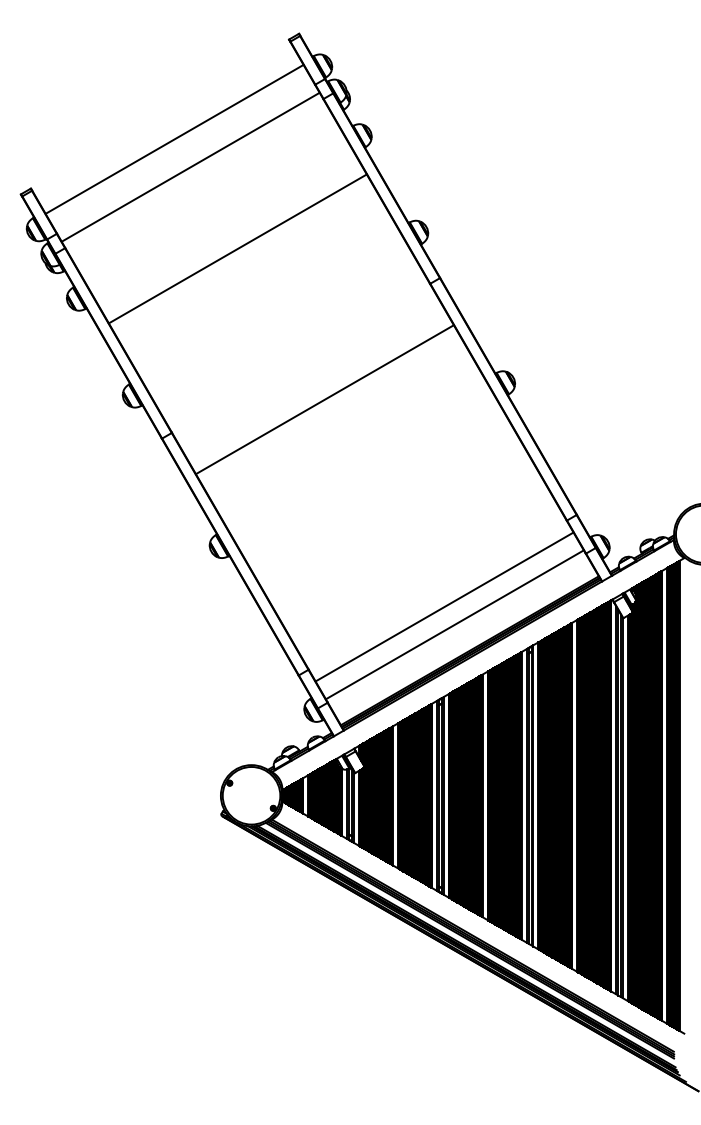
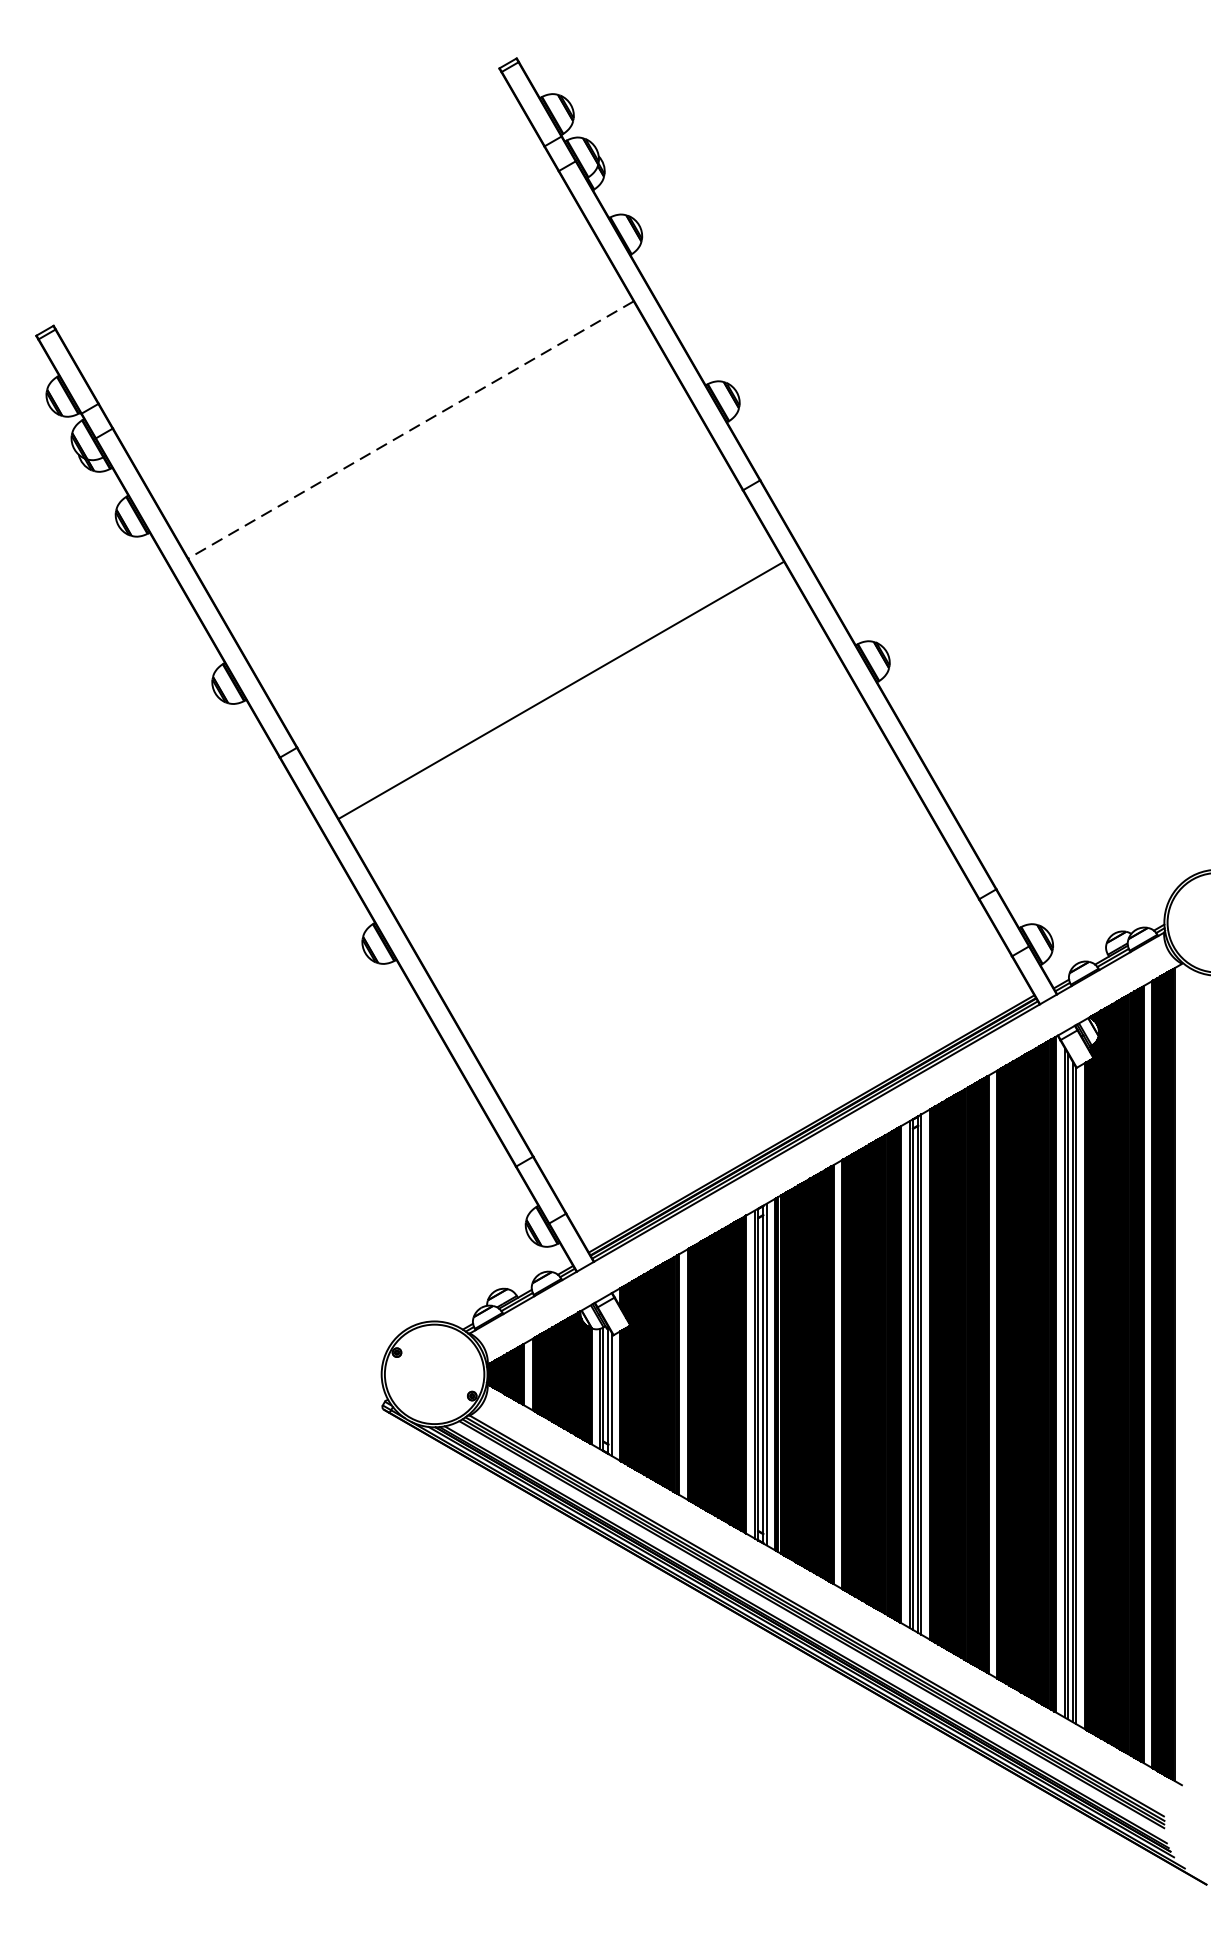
line: (174, 138) -> (301, 239), removed
line: (190, 166) -> (329, 287), removed
line: (237, 248) -> (410, 429), solid -> dashed
line: (444, 606) -> (767, 1047), removed
line: (454, 624) -> (785, 1078), removed

